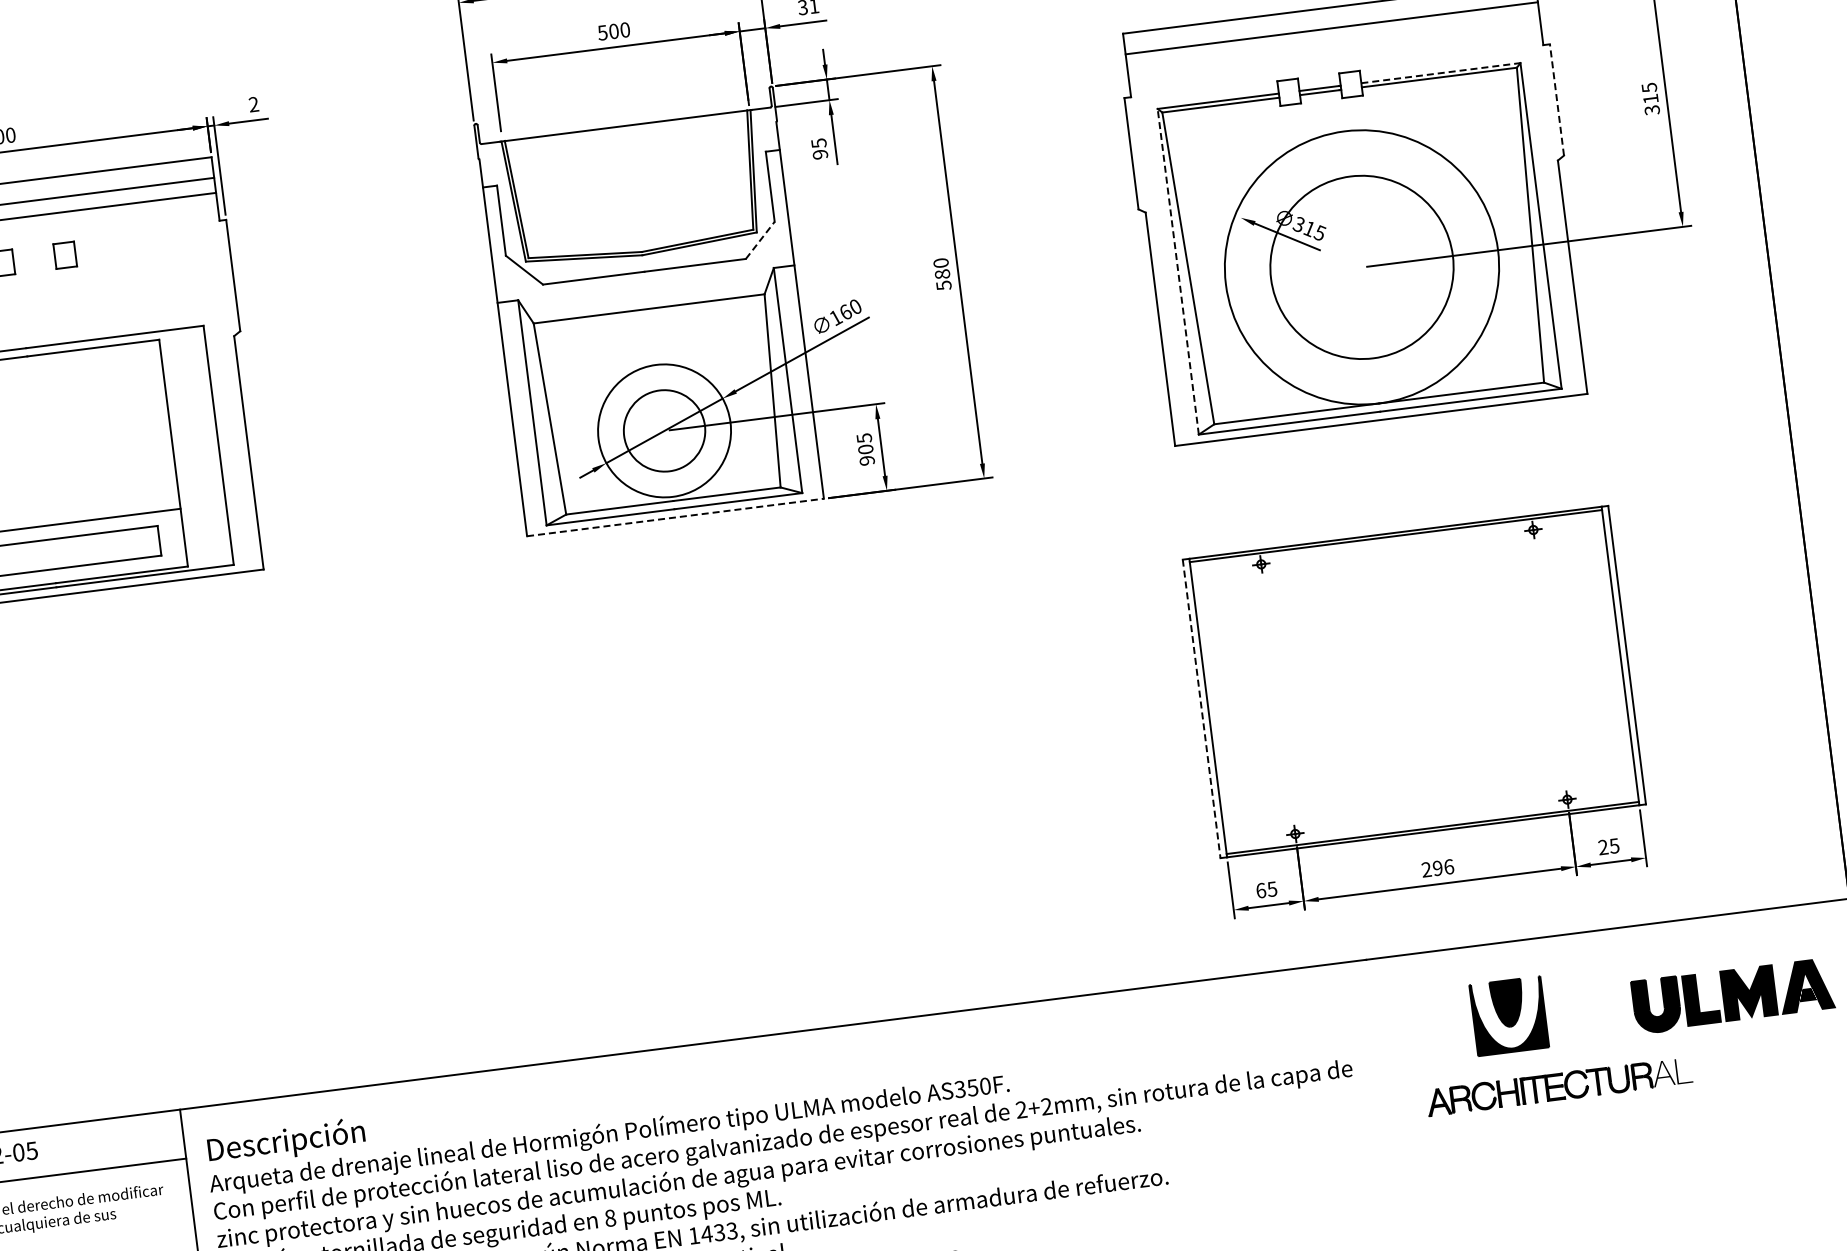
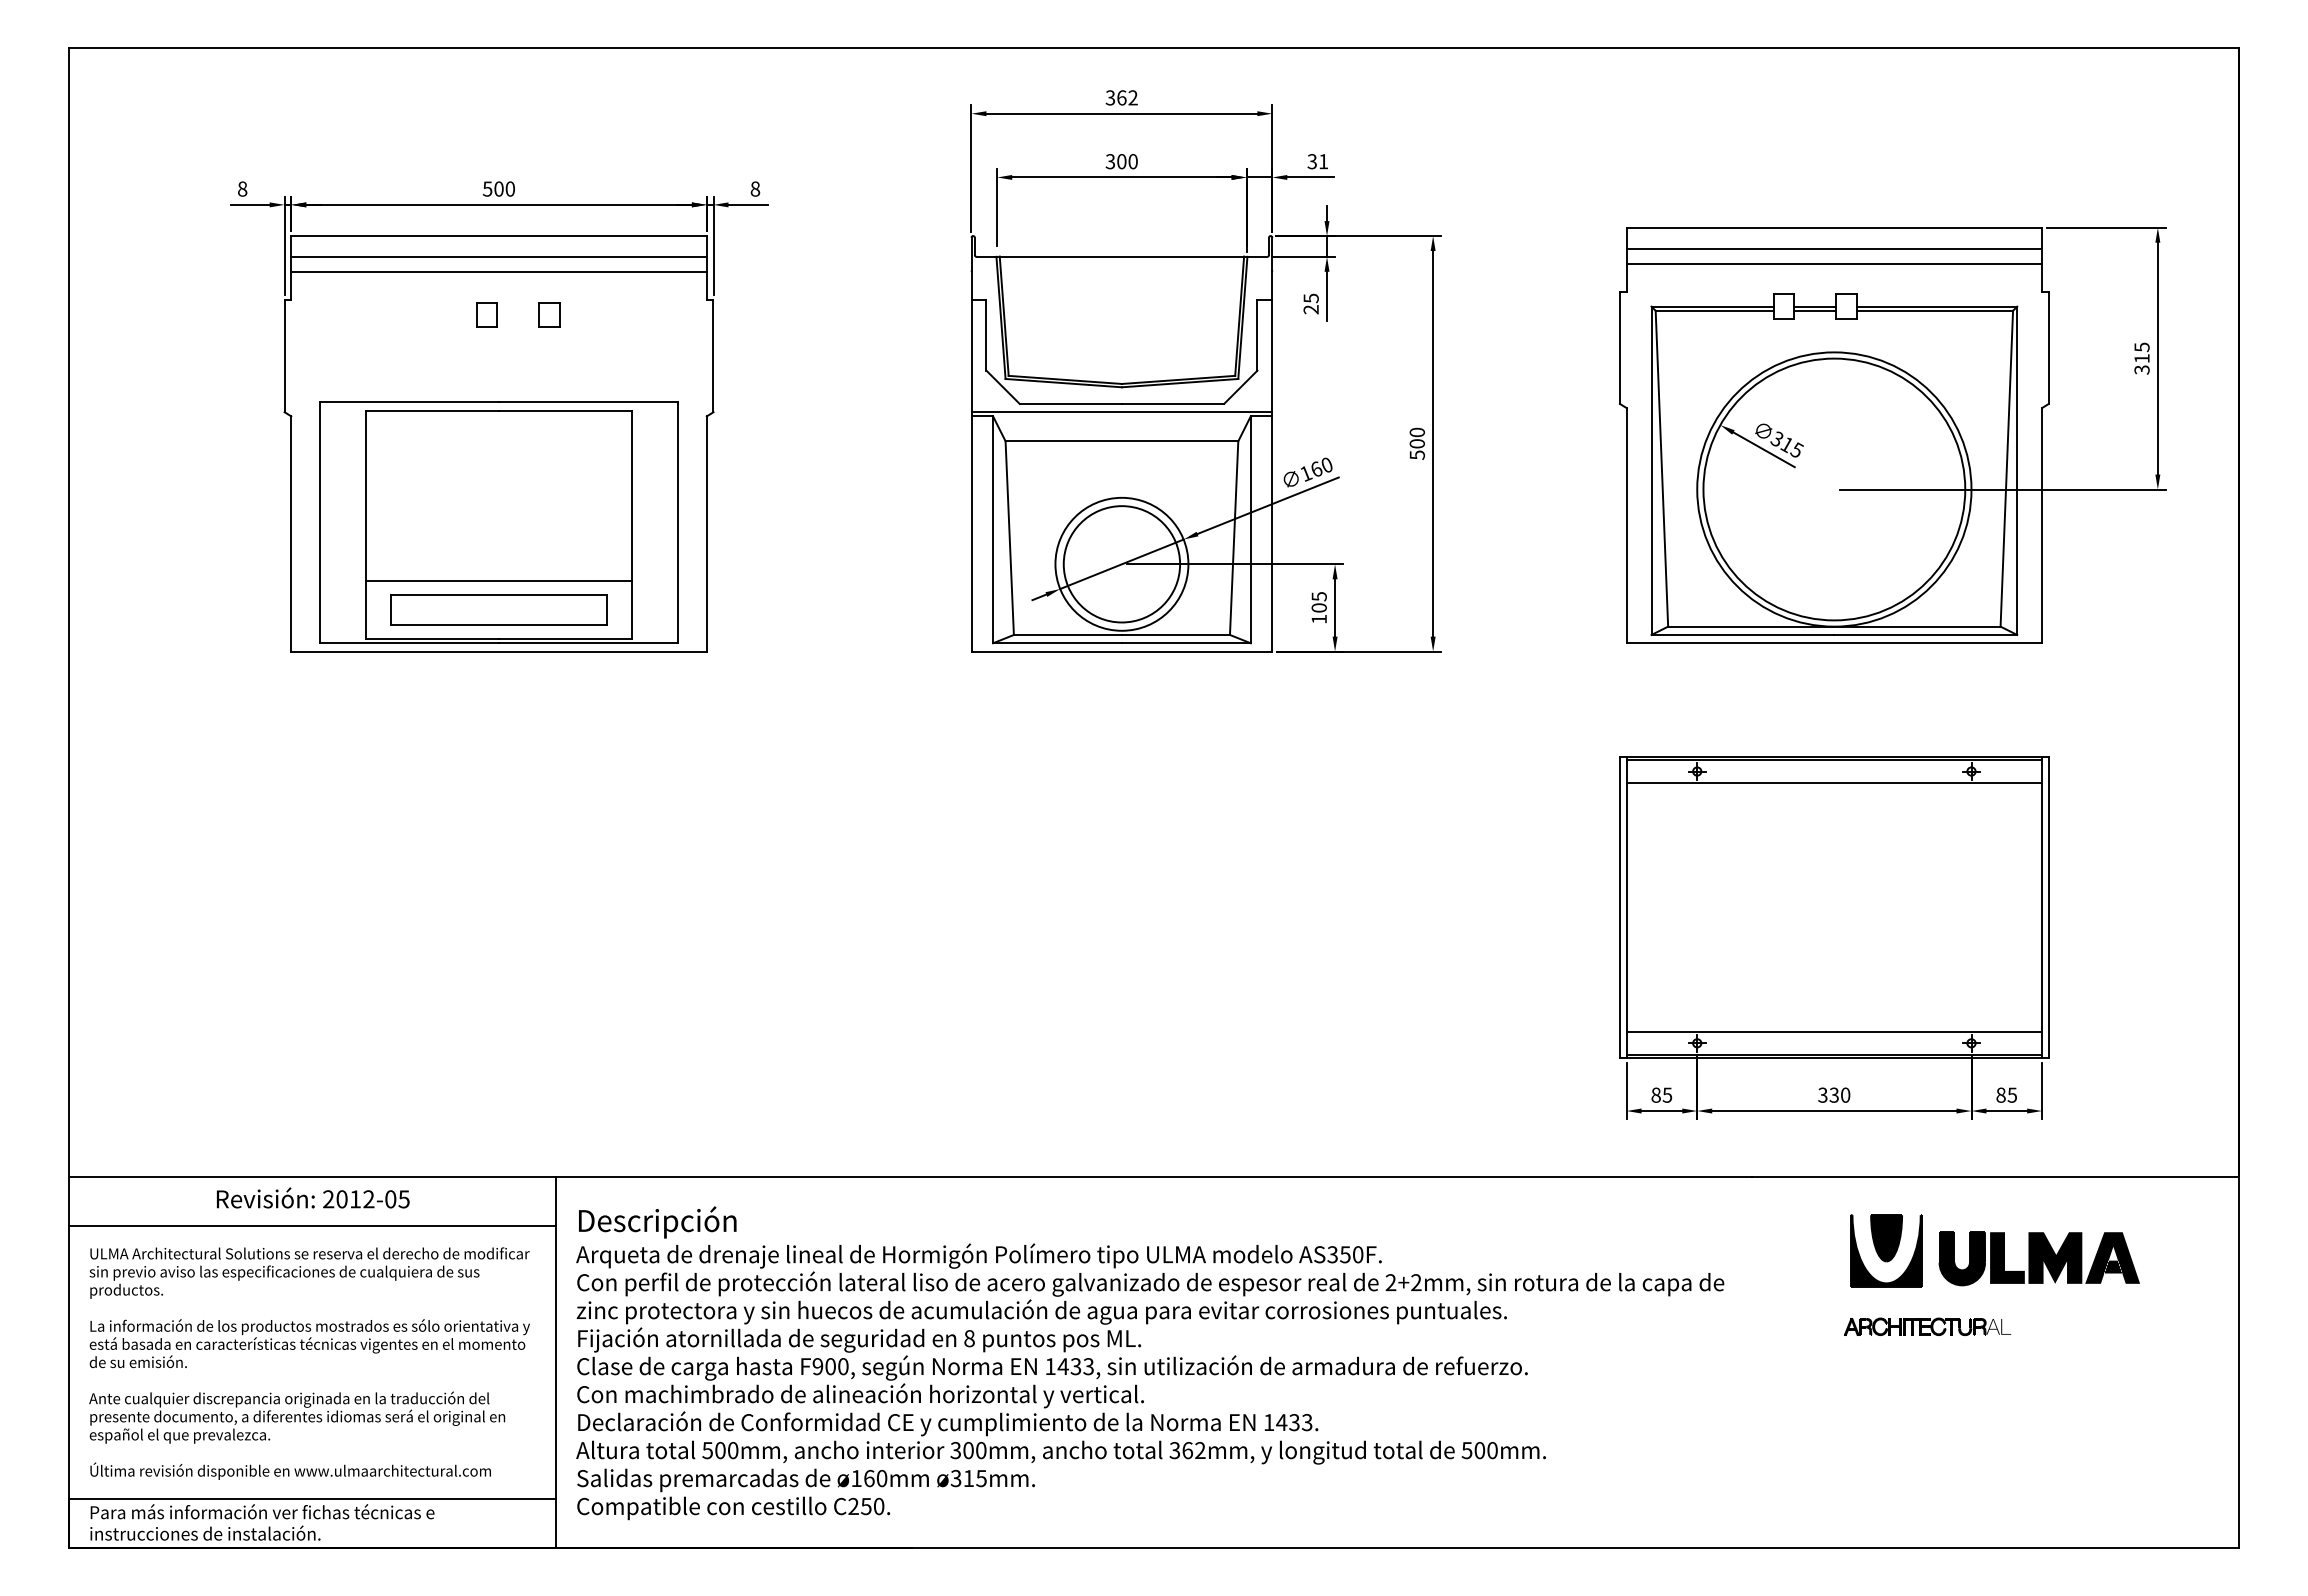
text: (602, 32) -> (1110, 161), 500 -> 300
line: (1333, 43) -> (1834, 263), added
line: (1441, 72) -> (1937, 306), dashed -> solid
line: (1556, 99) -> (2048, 347), dashed -> solid
text: (253, 103) -> (755, 188), 2 -> 8
text: (819, 154) -> (1310, 309), 95 -> 25
line: (760, 240) -> (1240, 387), dashed -> solid
circle: (1362, 267) -> (1834, 489), size x1.43
line: (1178, 271) -> (1651, 470), dashed -> solid
text: (942, 274) -> (1417, 443), 580 -> 500
line: (645, 280) -> (1121, 412), added
circle: (664, 431) -> (1121, 564), size x1.43
text: (866, 460) -> (1318, 618), 905 -> 105
line: (675, 517) -> (1121, 651), dashed -> solid
line: (1398, 558) -> (1834, 782), added
line: (1201, 709) -> (1619, 907), dashed -> solid
line: (1430, 806) -> (1834, 1032), added
text: (1602, 846) -> (2000, 1094), 25 -> 85
text: (1437, 867) -> (1834, 1094), 296 -> 330
text: (1260, 890) -> (1655, 1094), 65 -> 85
part: (1732, 995) -> (2038, 1258), moved
part: (1559, 1086) -> (1927, 1326), size x0.62

